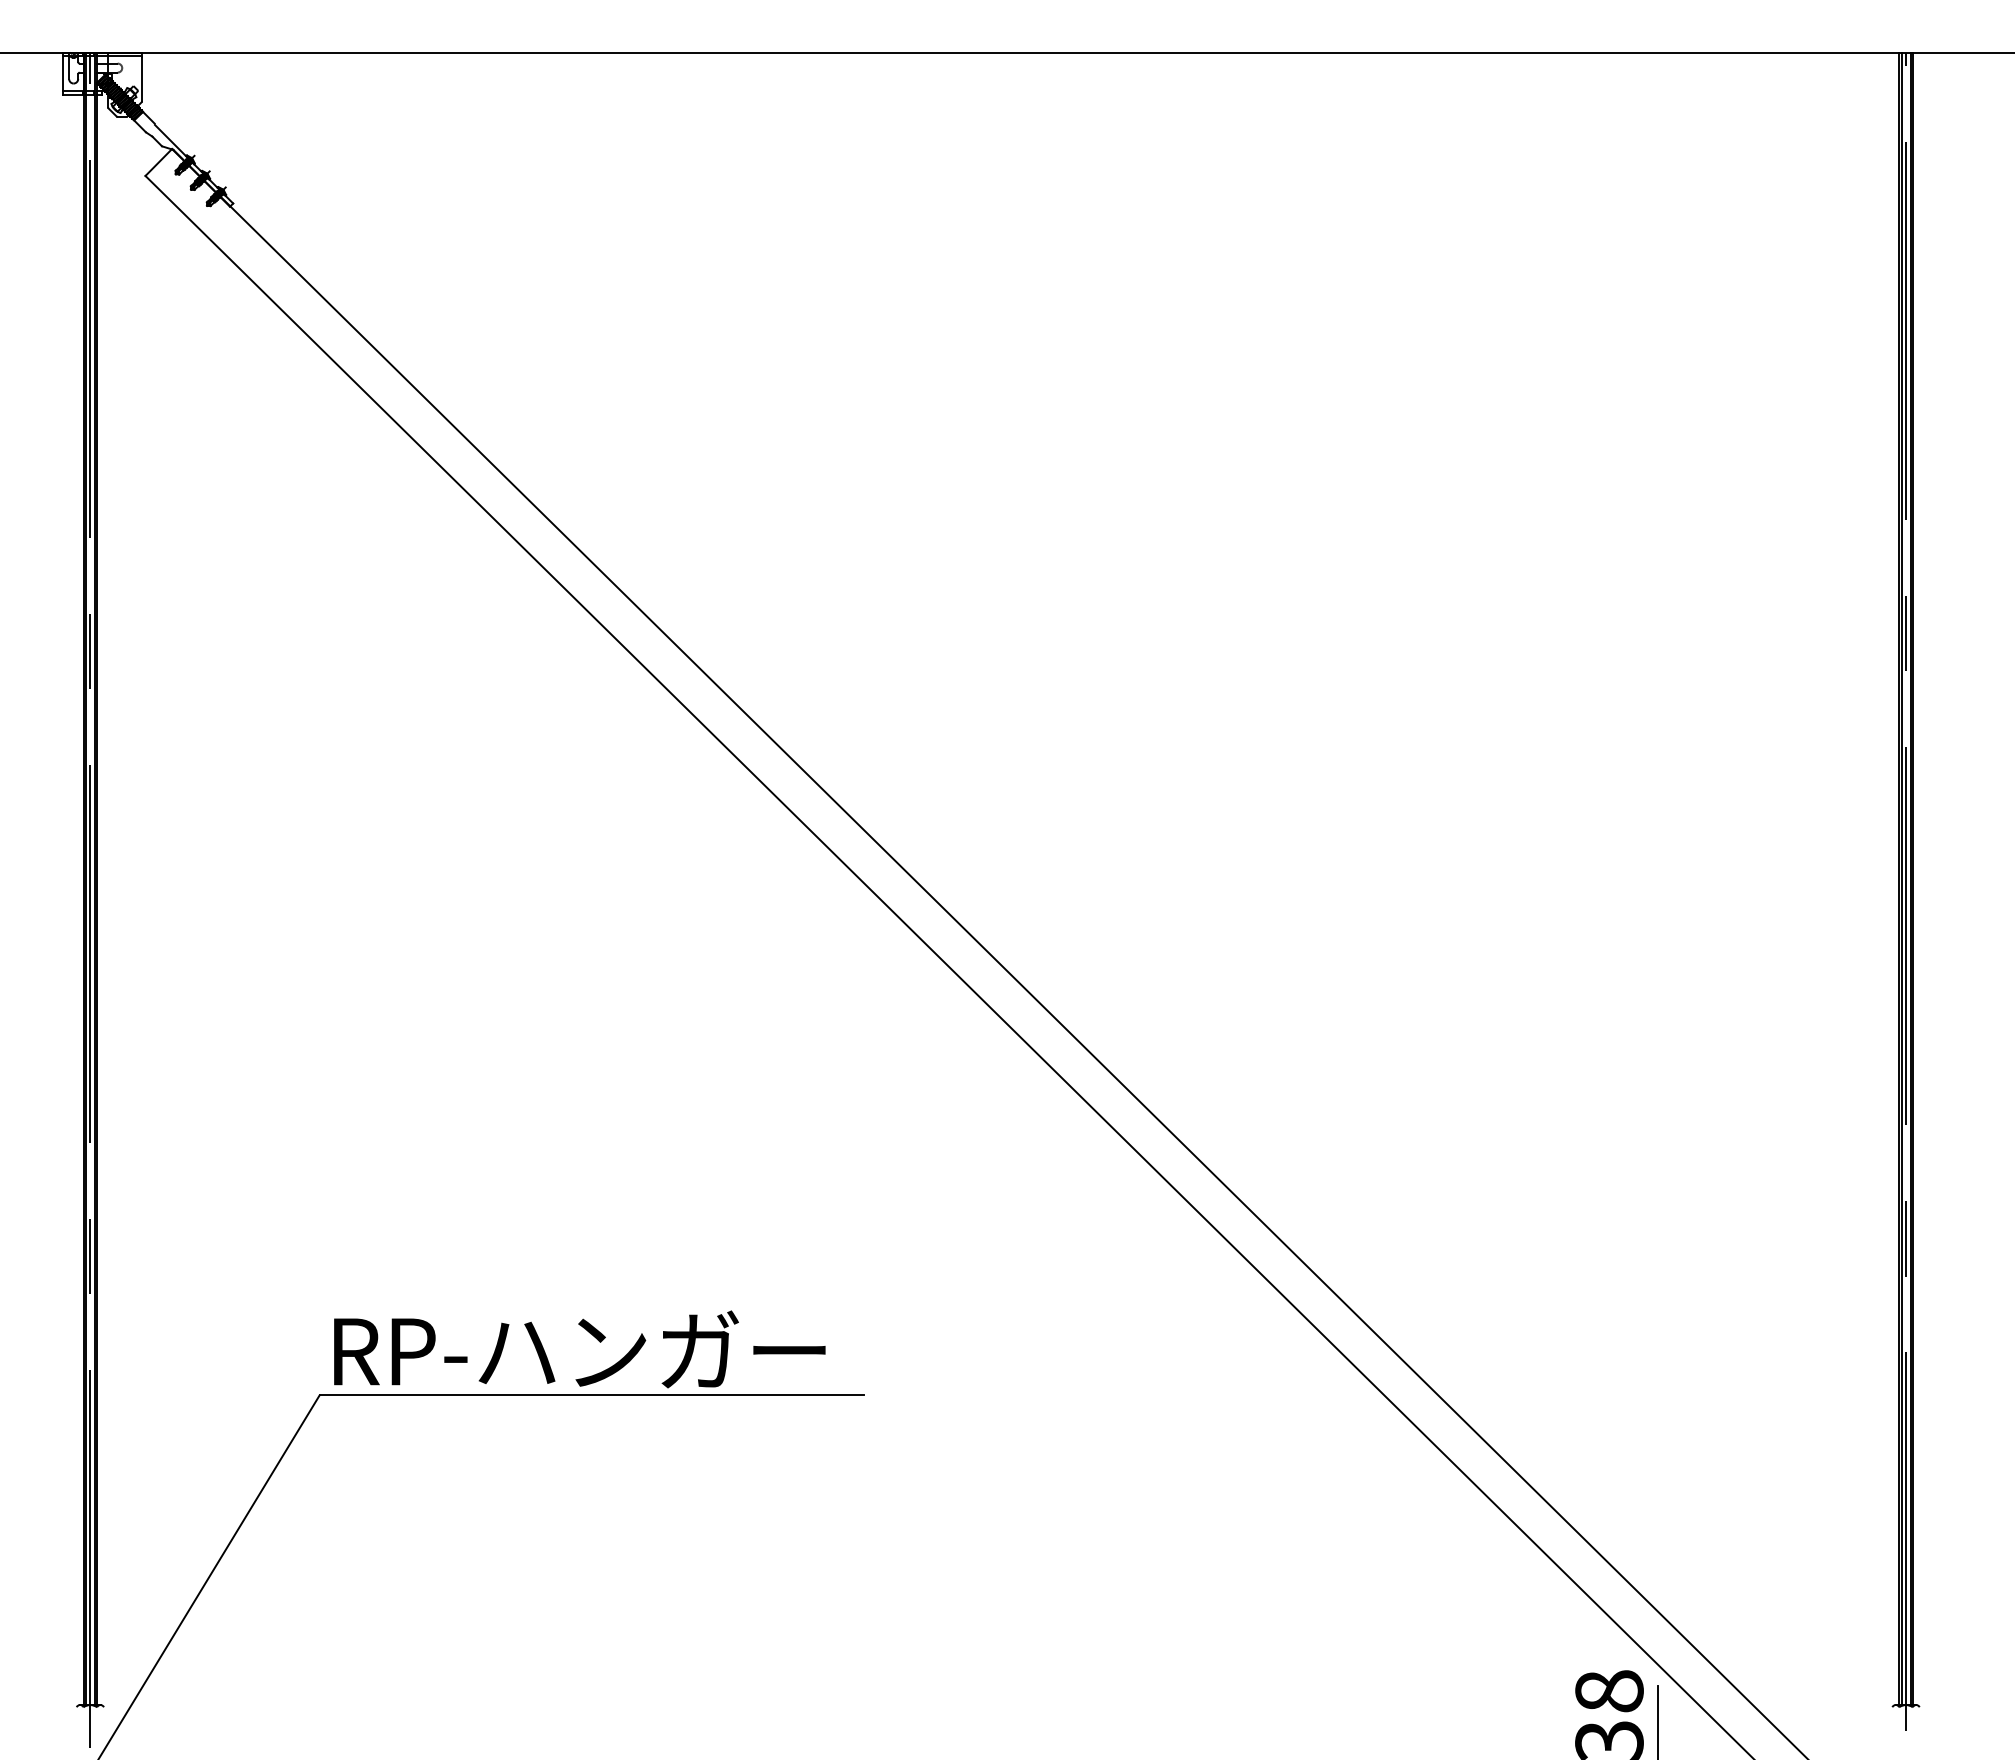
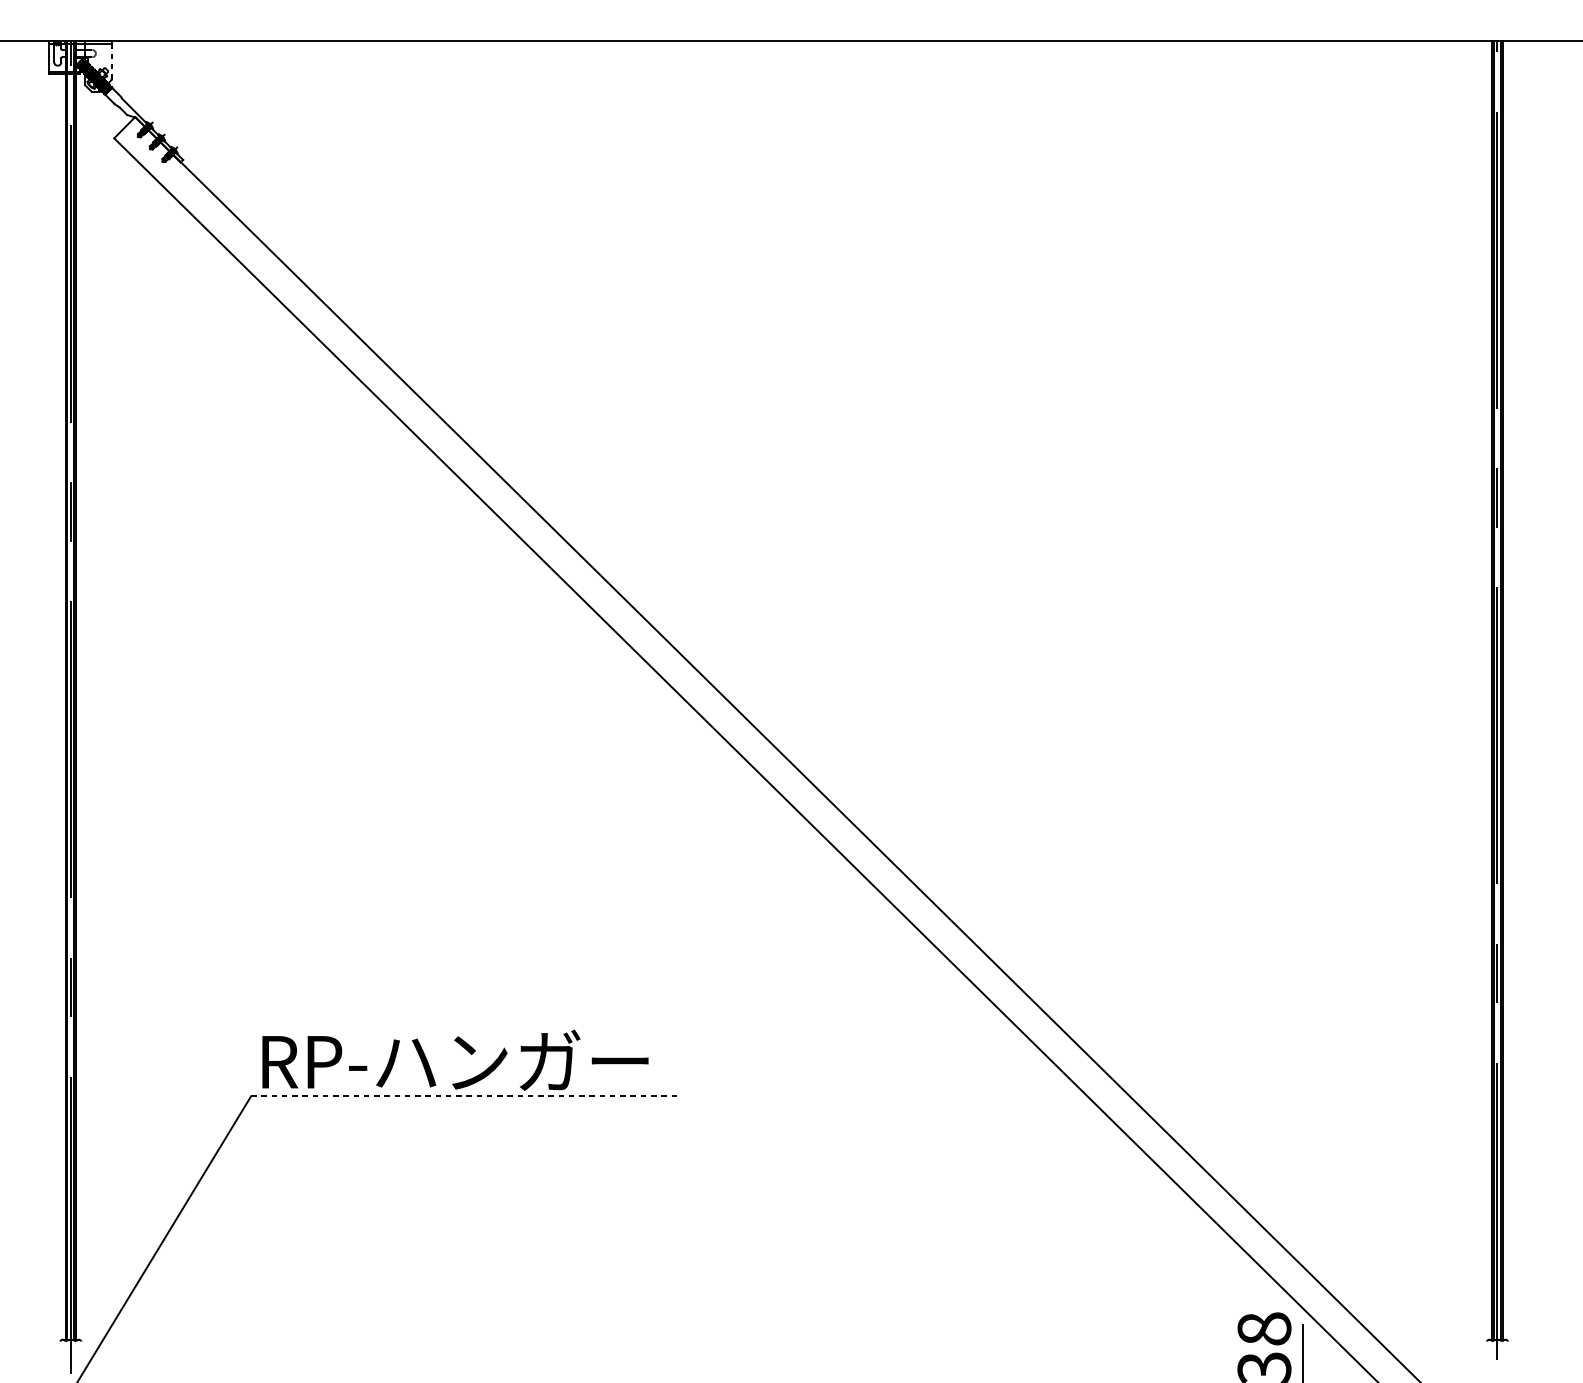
line: (142, 78) -> (111, 61), solid -> dashed
line: (591, 1395) -> (464, 1096), solid -> dashed

